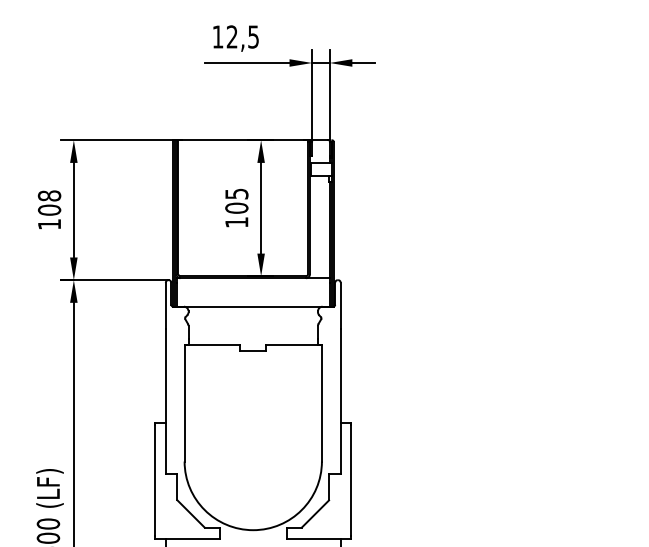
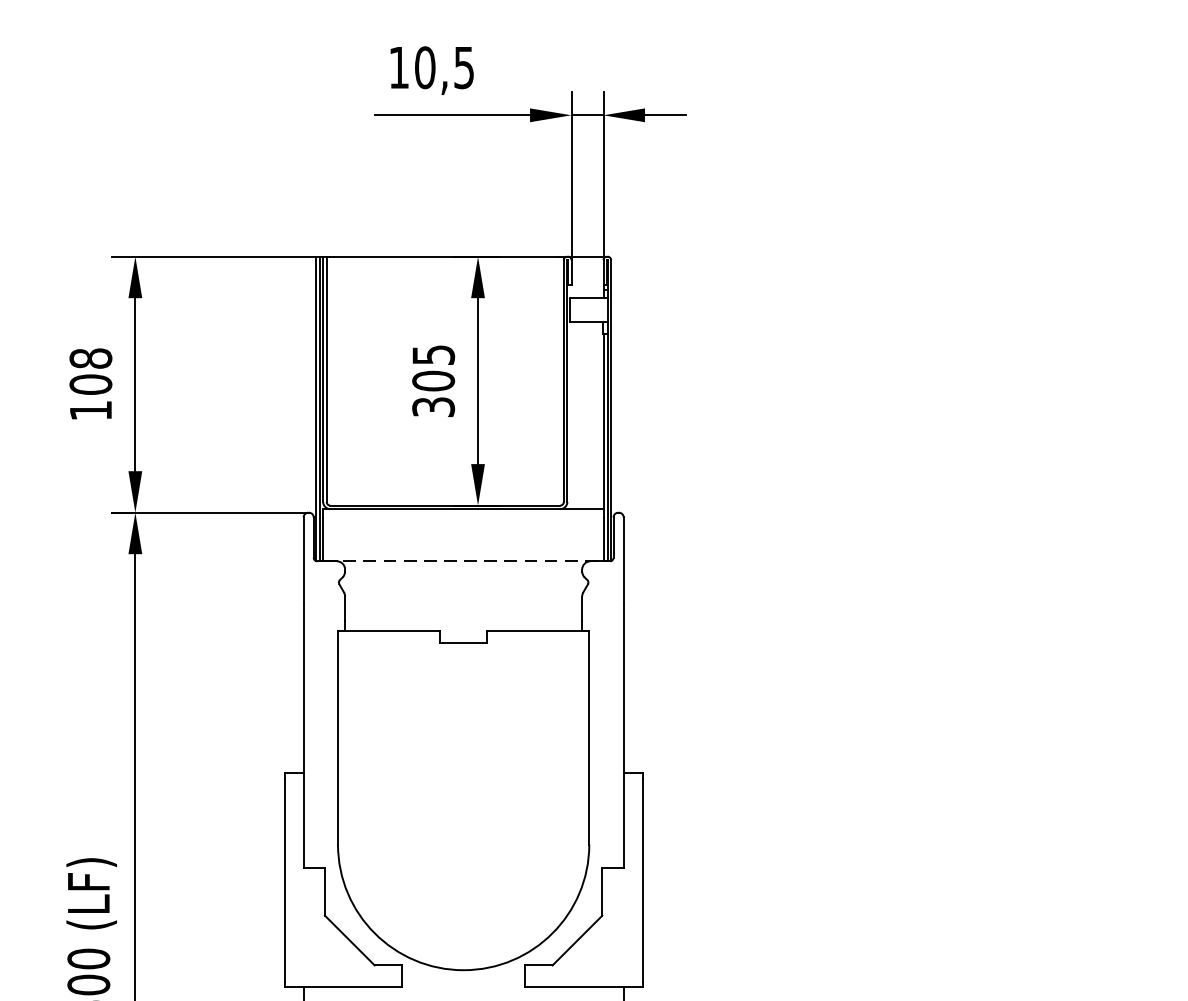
text: (231, 36) -> (423, 66), 12,5 -> 10,5
text: (236, 222) -> (432, 407), 105 -> 305
line: (253, 306) -> (464, 560), solid -> dashed

